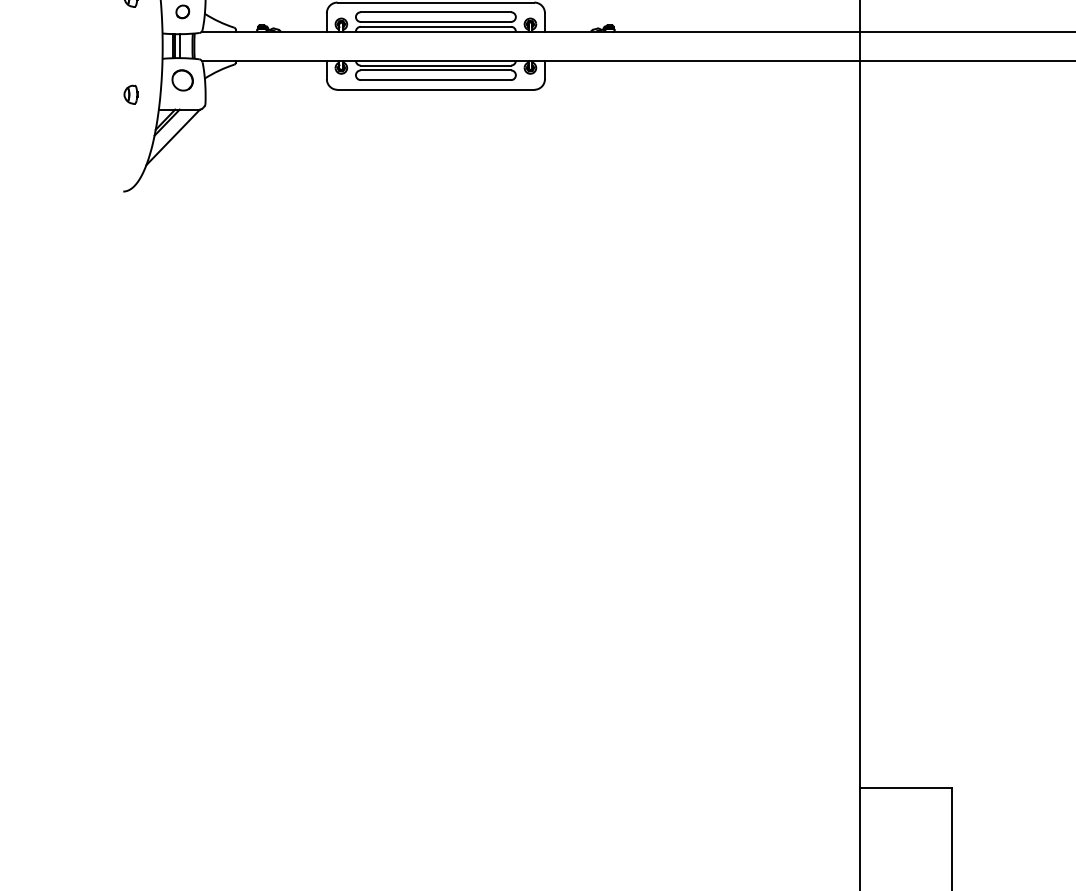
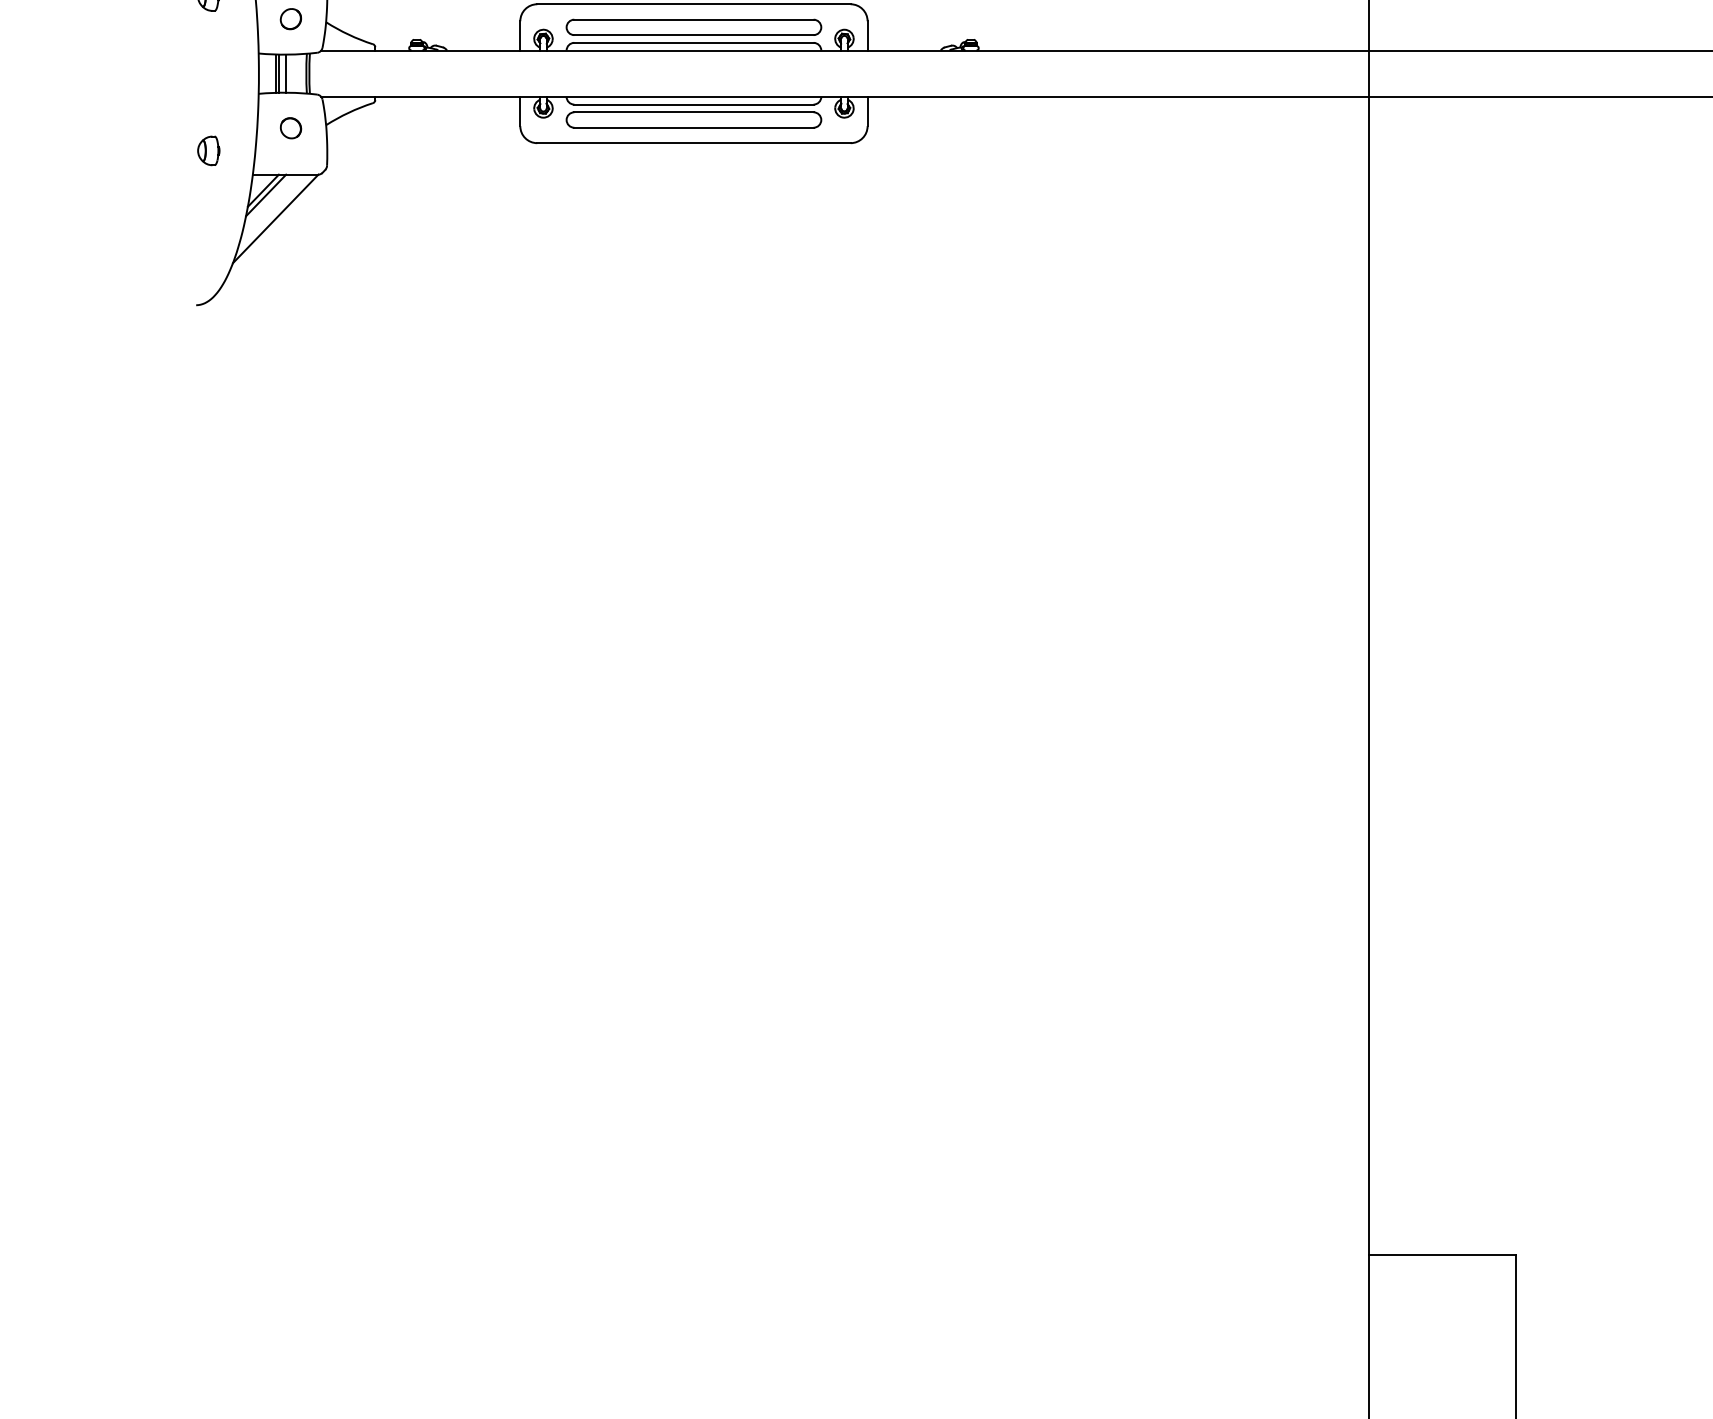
part: (182, 80) -> (290, 128), size x0.62

